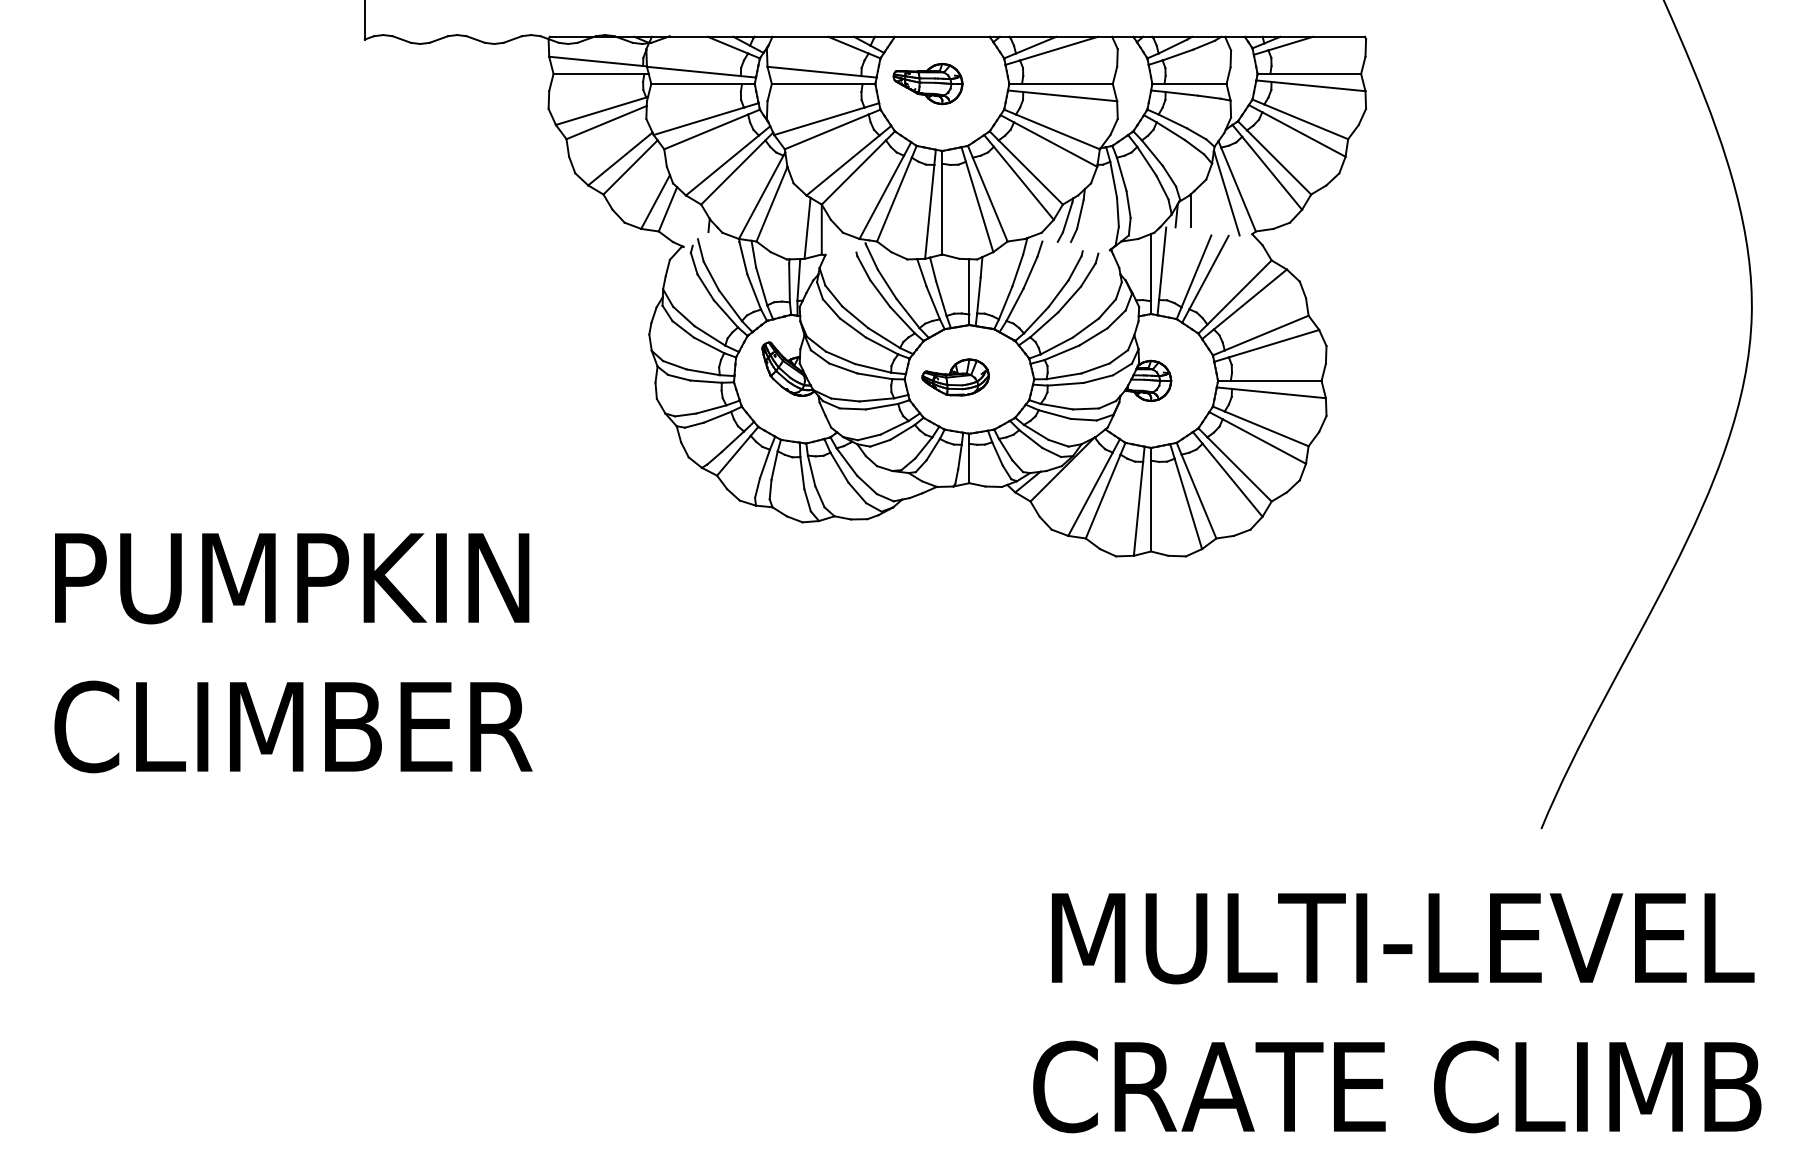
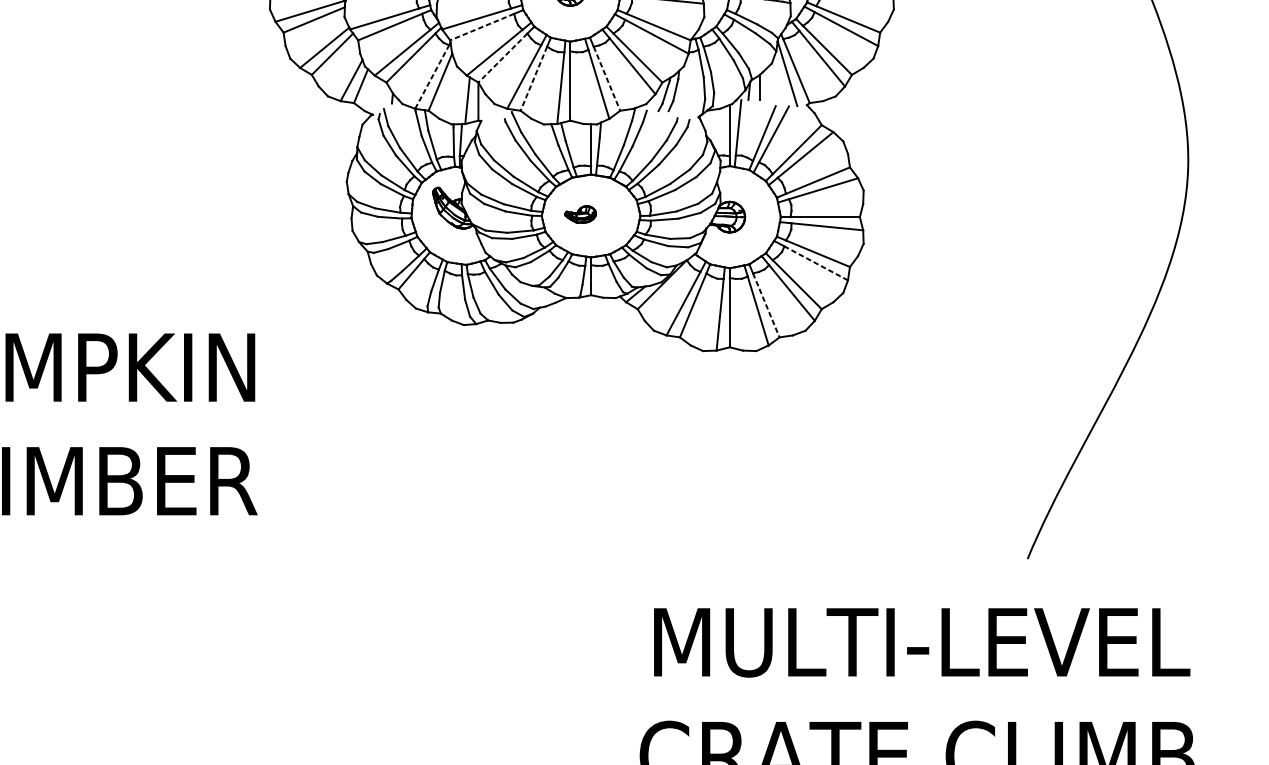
line: (826, 132) -> (482, 27), solid -> dashed
line: (853, 172) -> (502, 58), solid -> dashed
line: (761, 196) -> (432, 76), solid -> dashed
line: (894, 200) -> (533, 79), solid -> dashed
line: (990, 200) -> (607, 79), solid -> dashed
part: (955, 377) -> (580, 214), size x0.6
line: (1263, 441) -> (815, 263), solid -> dashed
line: (1199, 497) -> (766, 306), solid -> dashed

